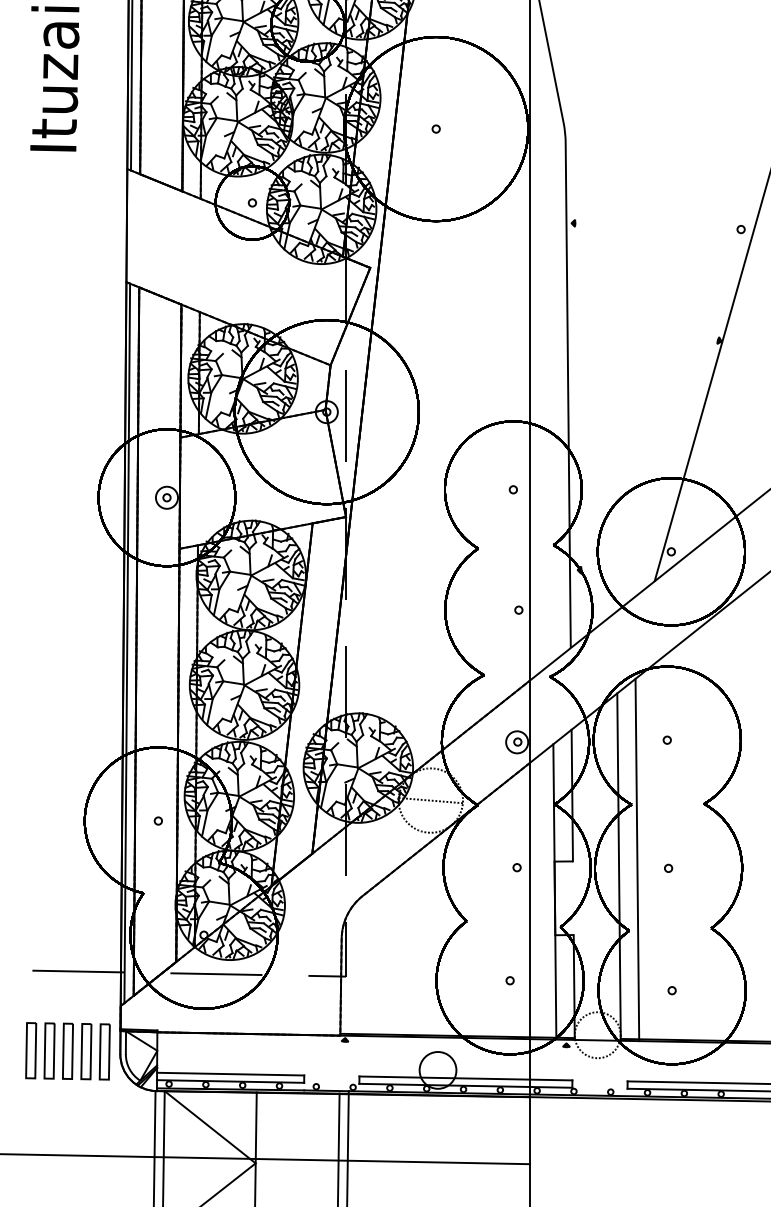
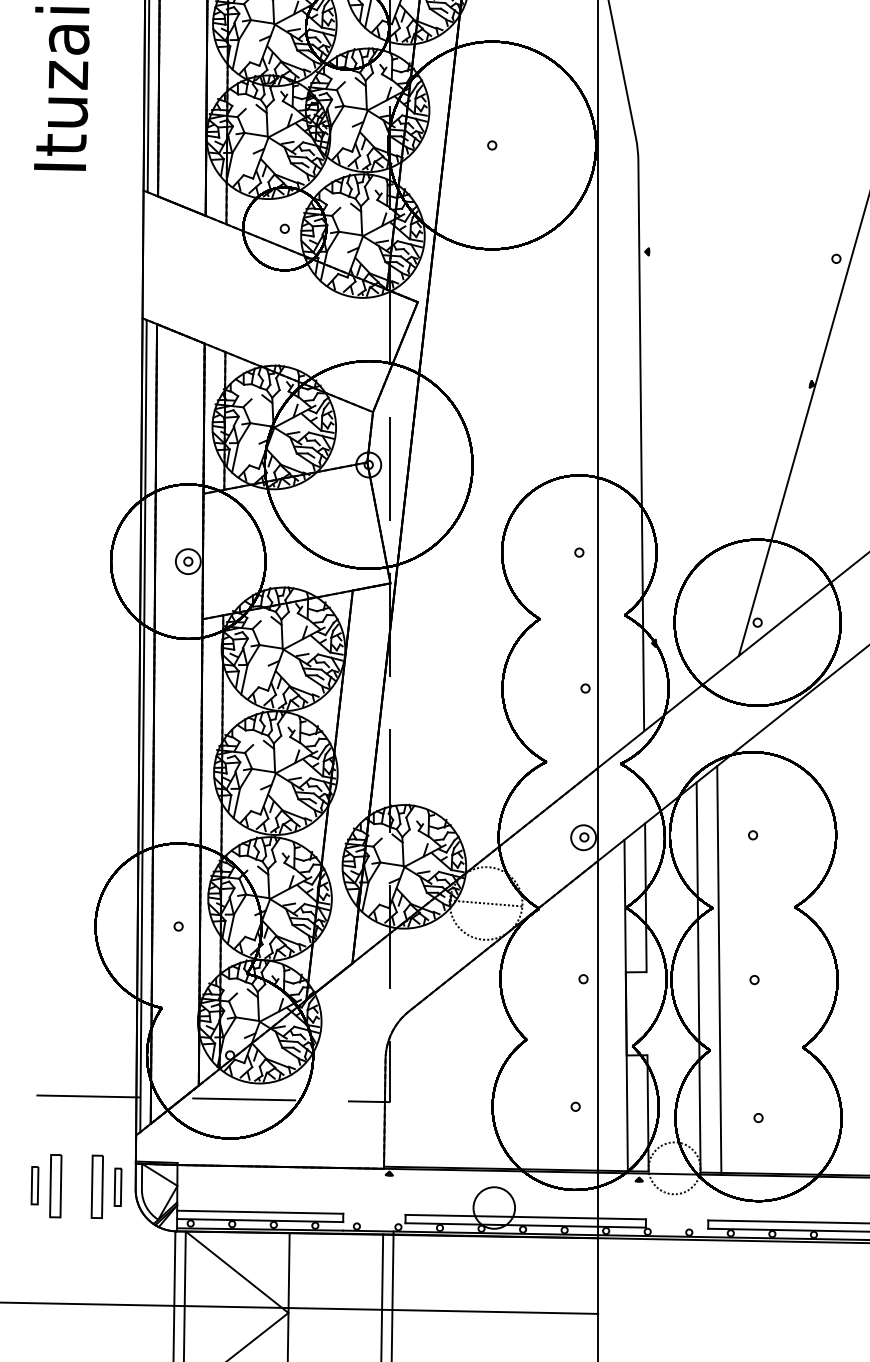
part: (30, 1050) -> (34, 1185), size x0.6
part: (67, 1051) -> (76, 1186), removed
part: (104, 1052) -> (117, 1187), size x0.6

